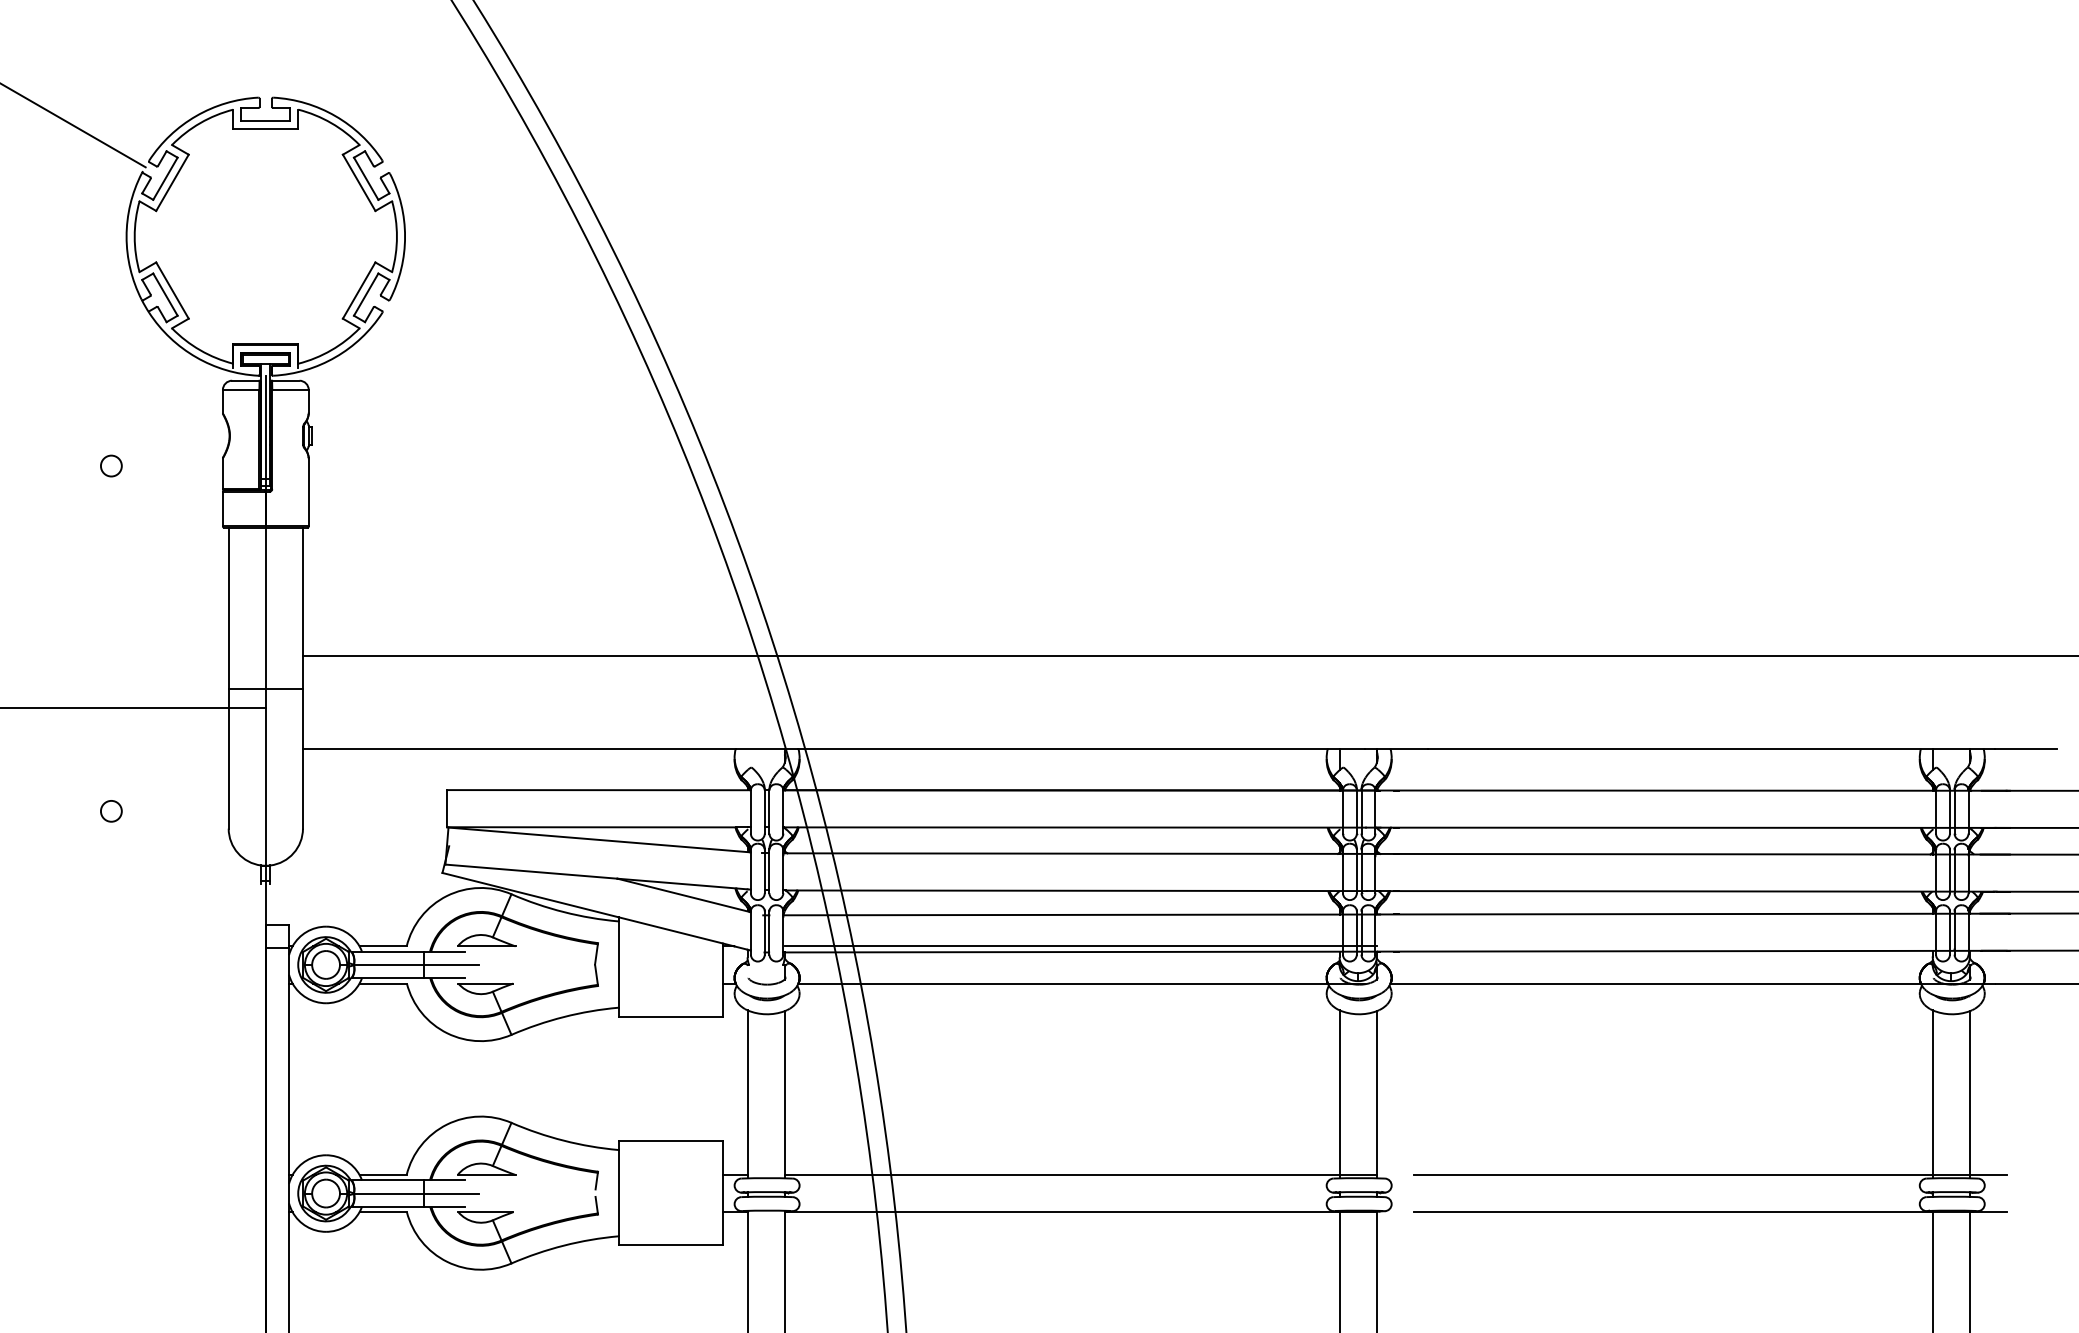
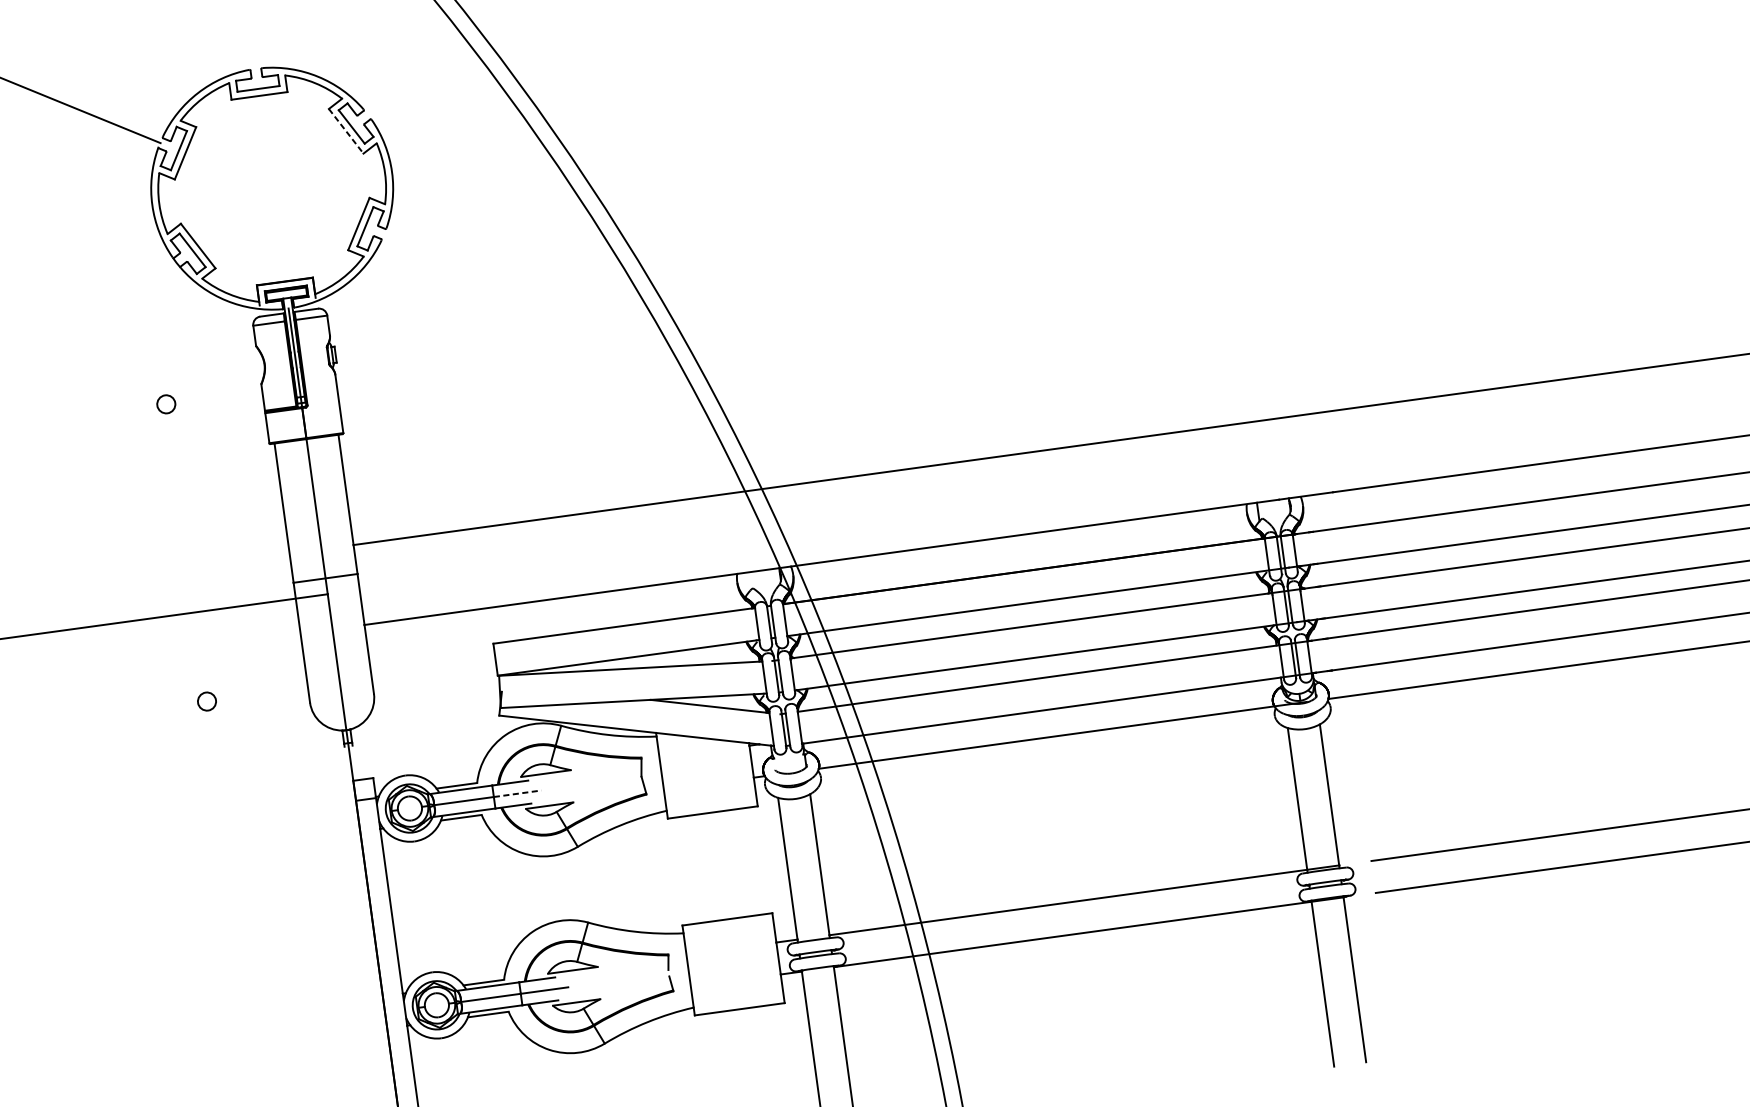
line: (359, 183) -> (346, 131), solid -> dashed
line: (1080, 946) -> (1057, 703), removed
line: (451, 964) -> (517, 793), solid -> dashed

